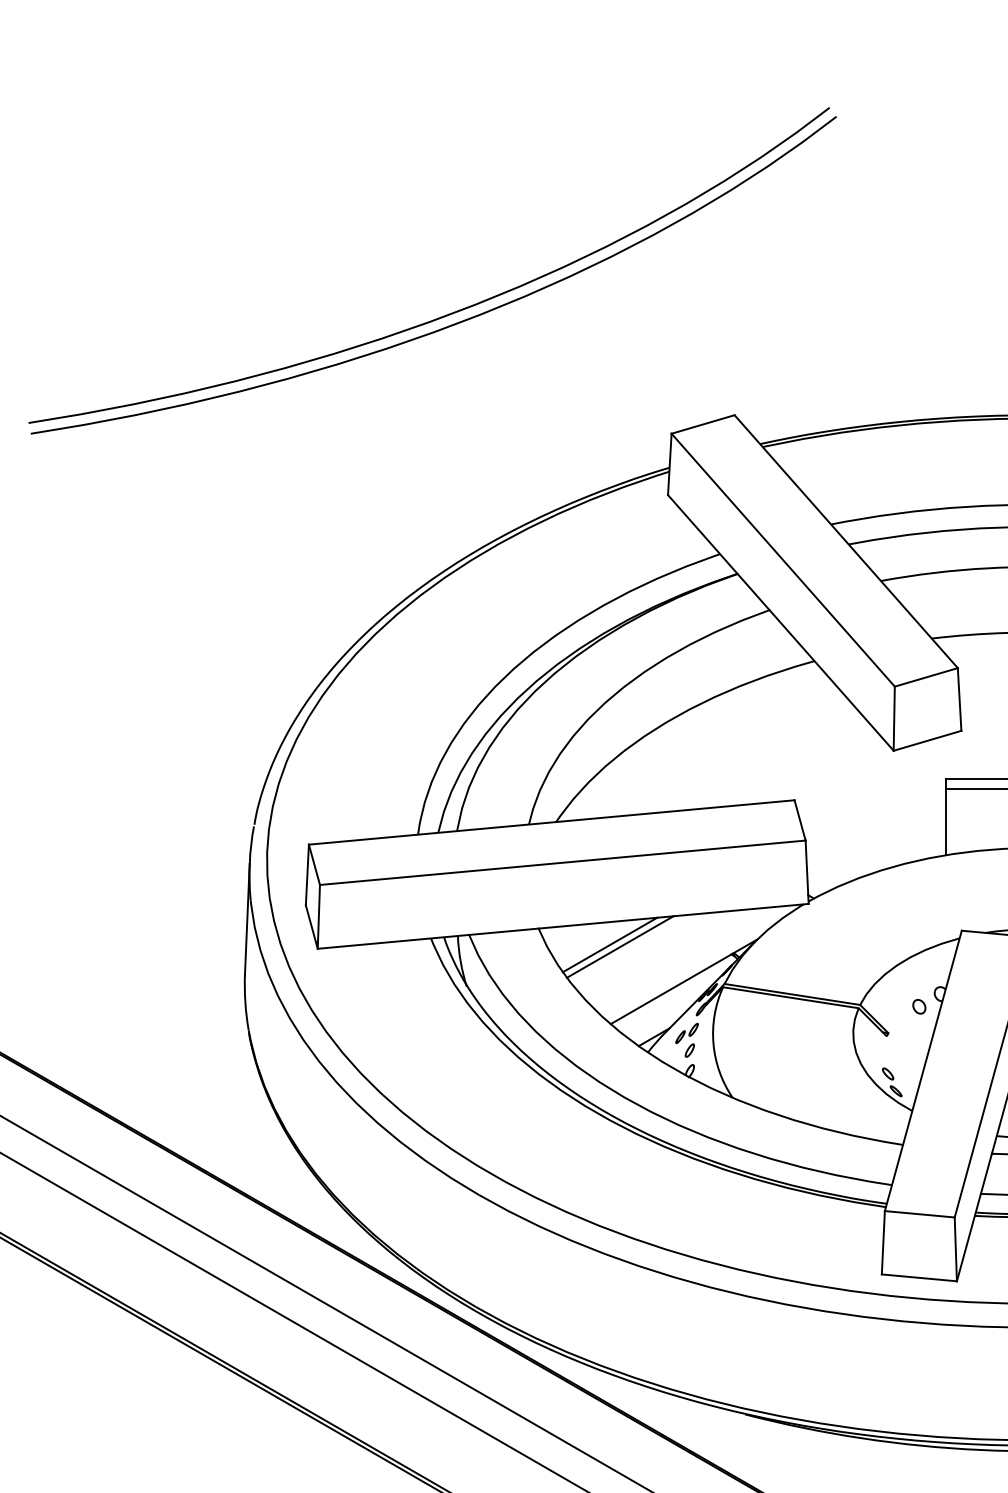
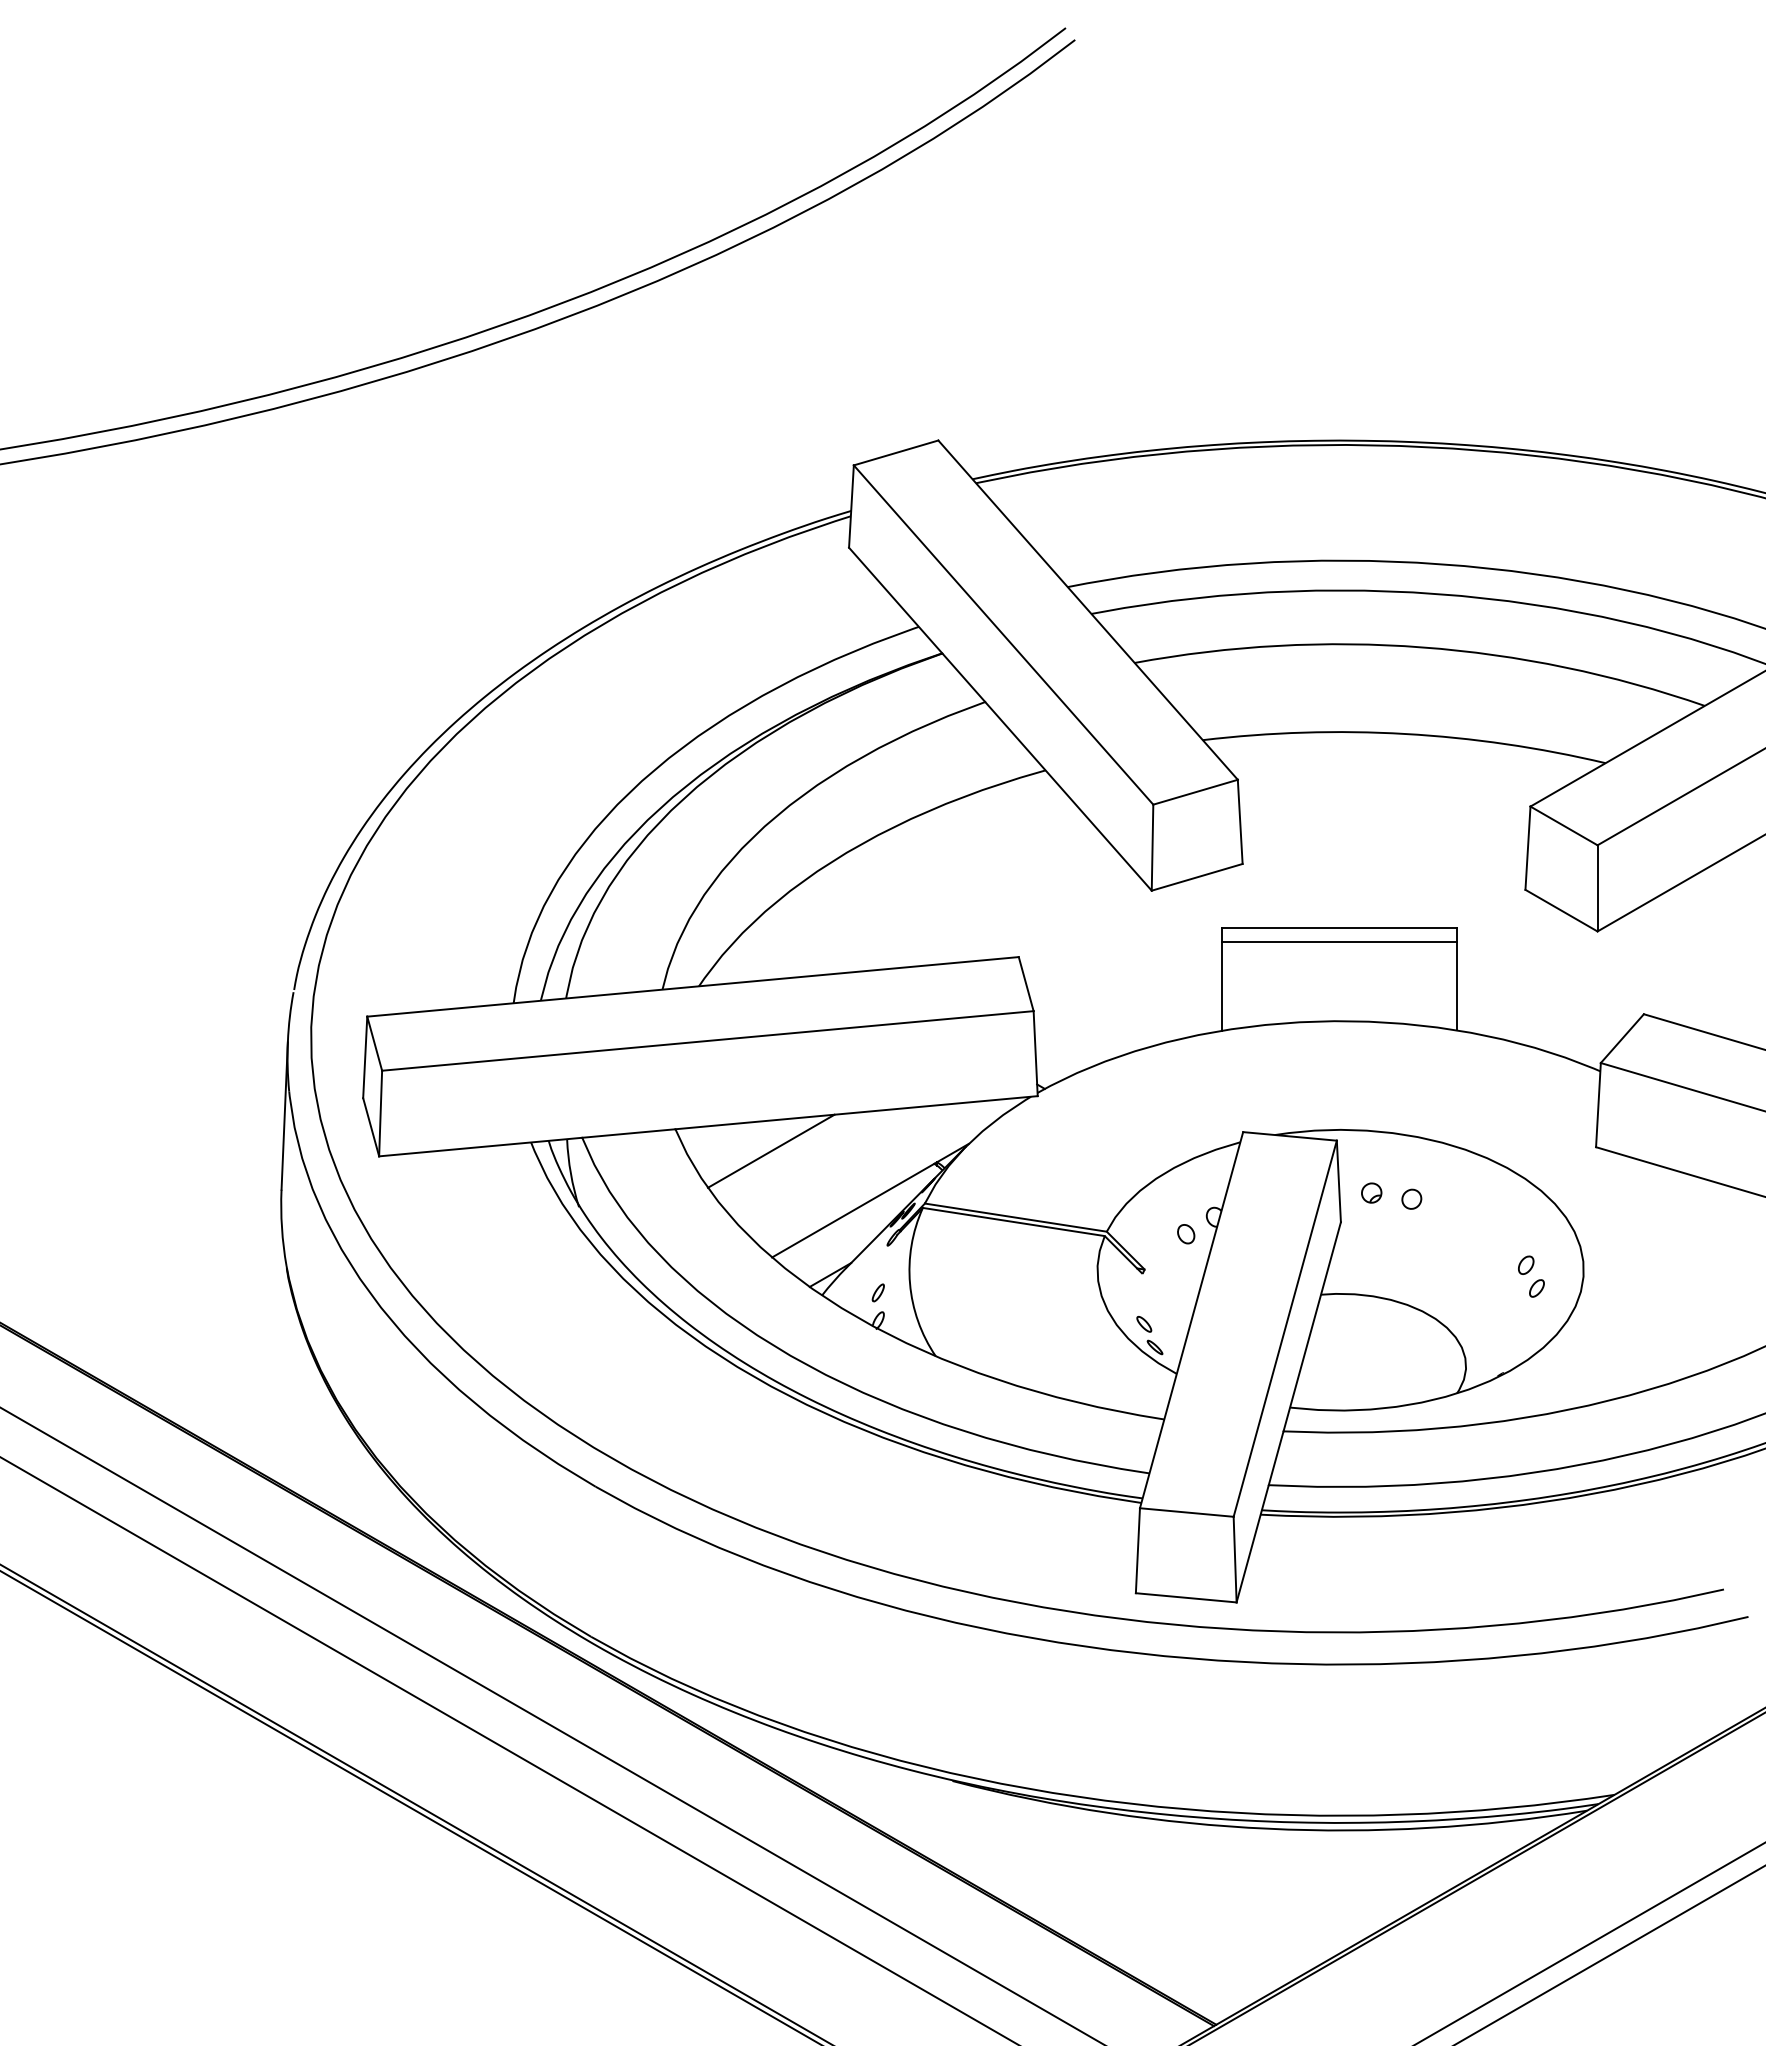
line: (619, 946) -> (784, 1153), removed
part: (687, 1033) -> (874, 1269), removed

